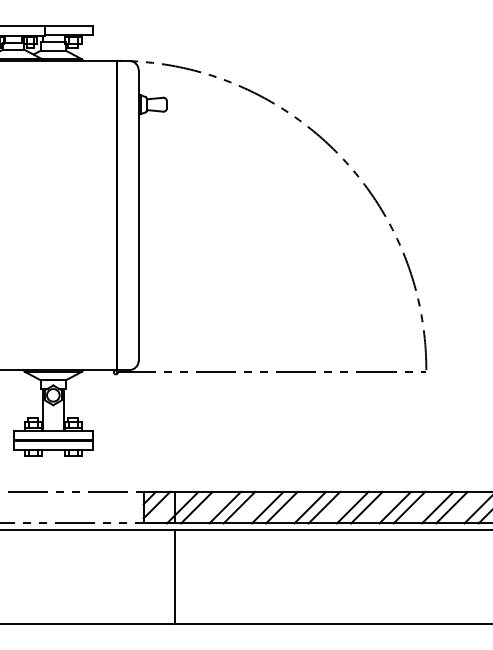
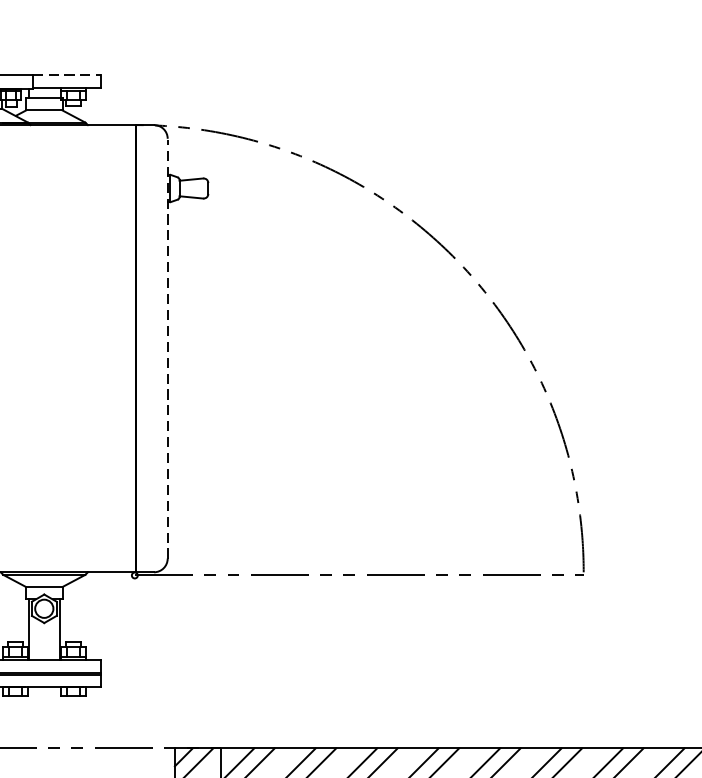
line: (69, 26) -> (67, 75), solid -> dashed
line: (138, 215) -> (167, 348), solid -> dashed

